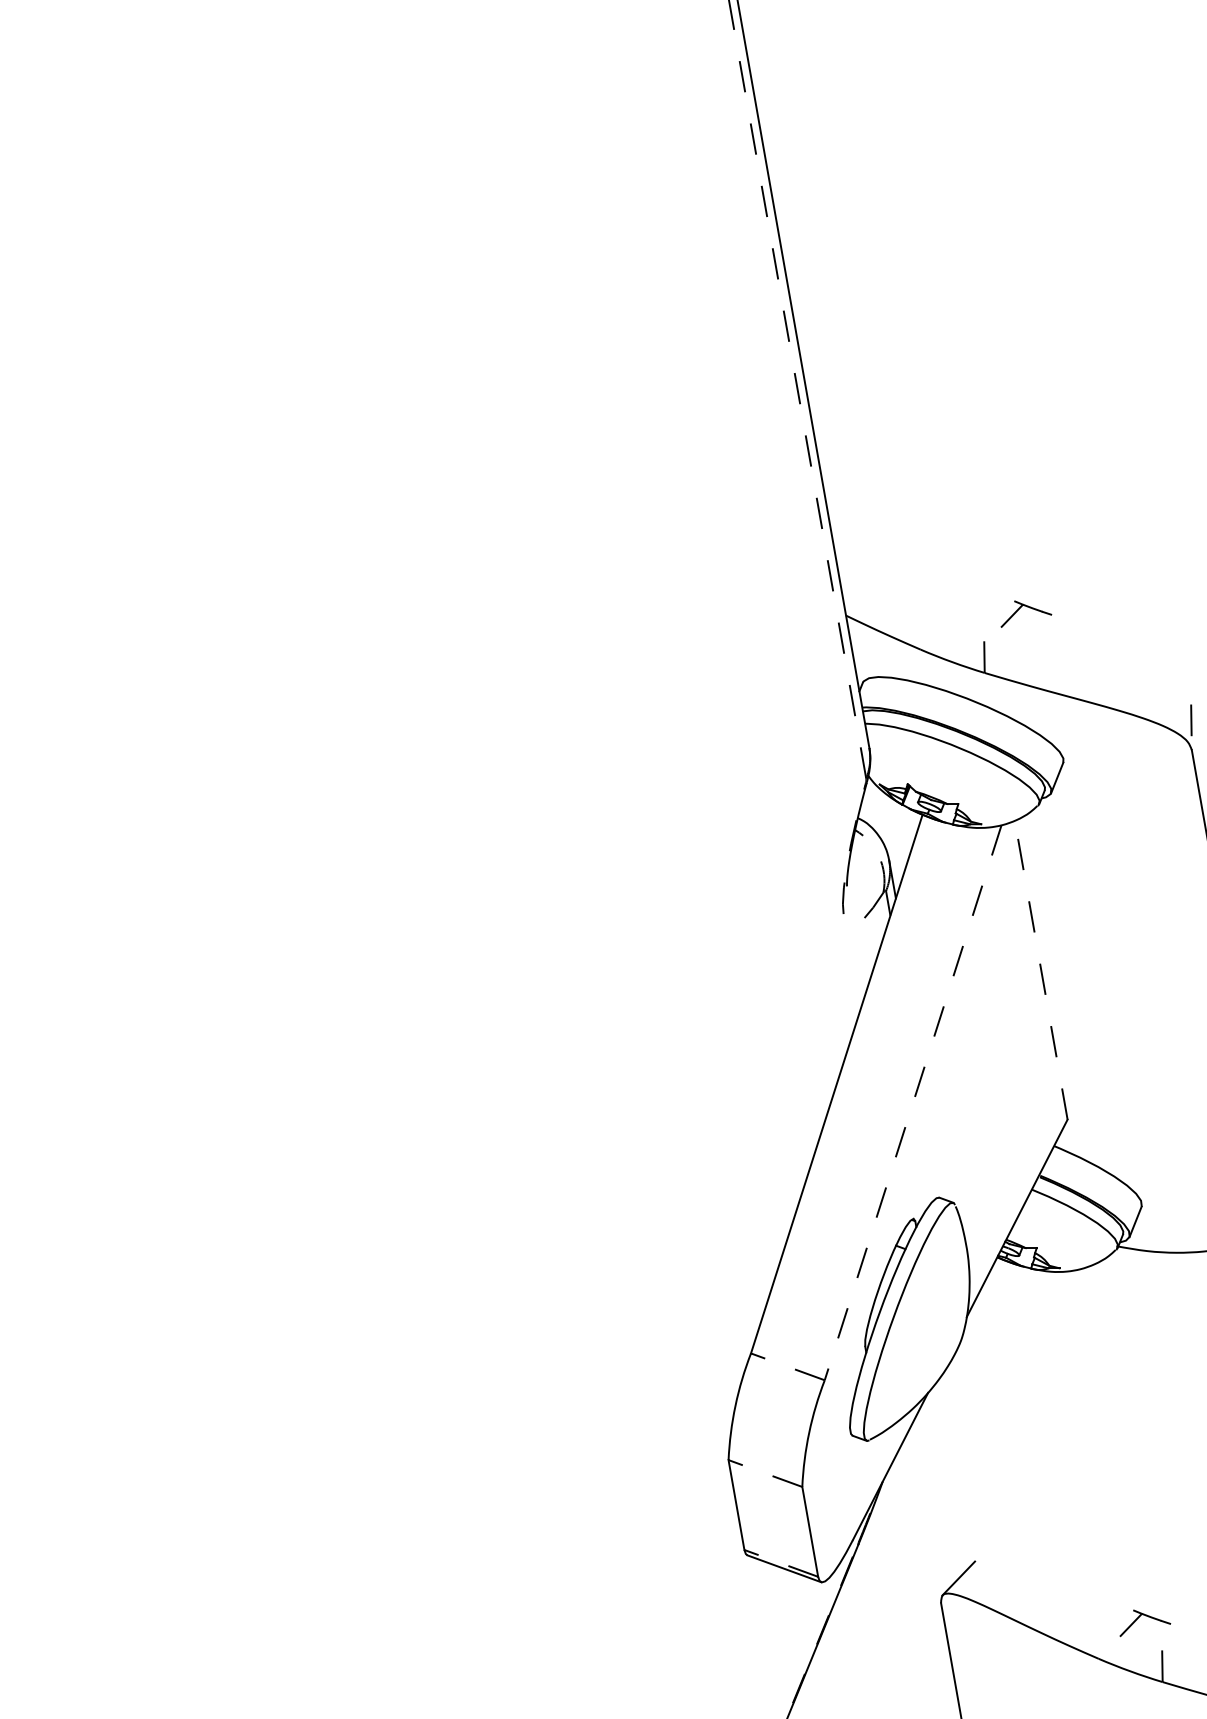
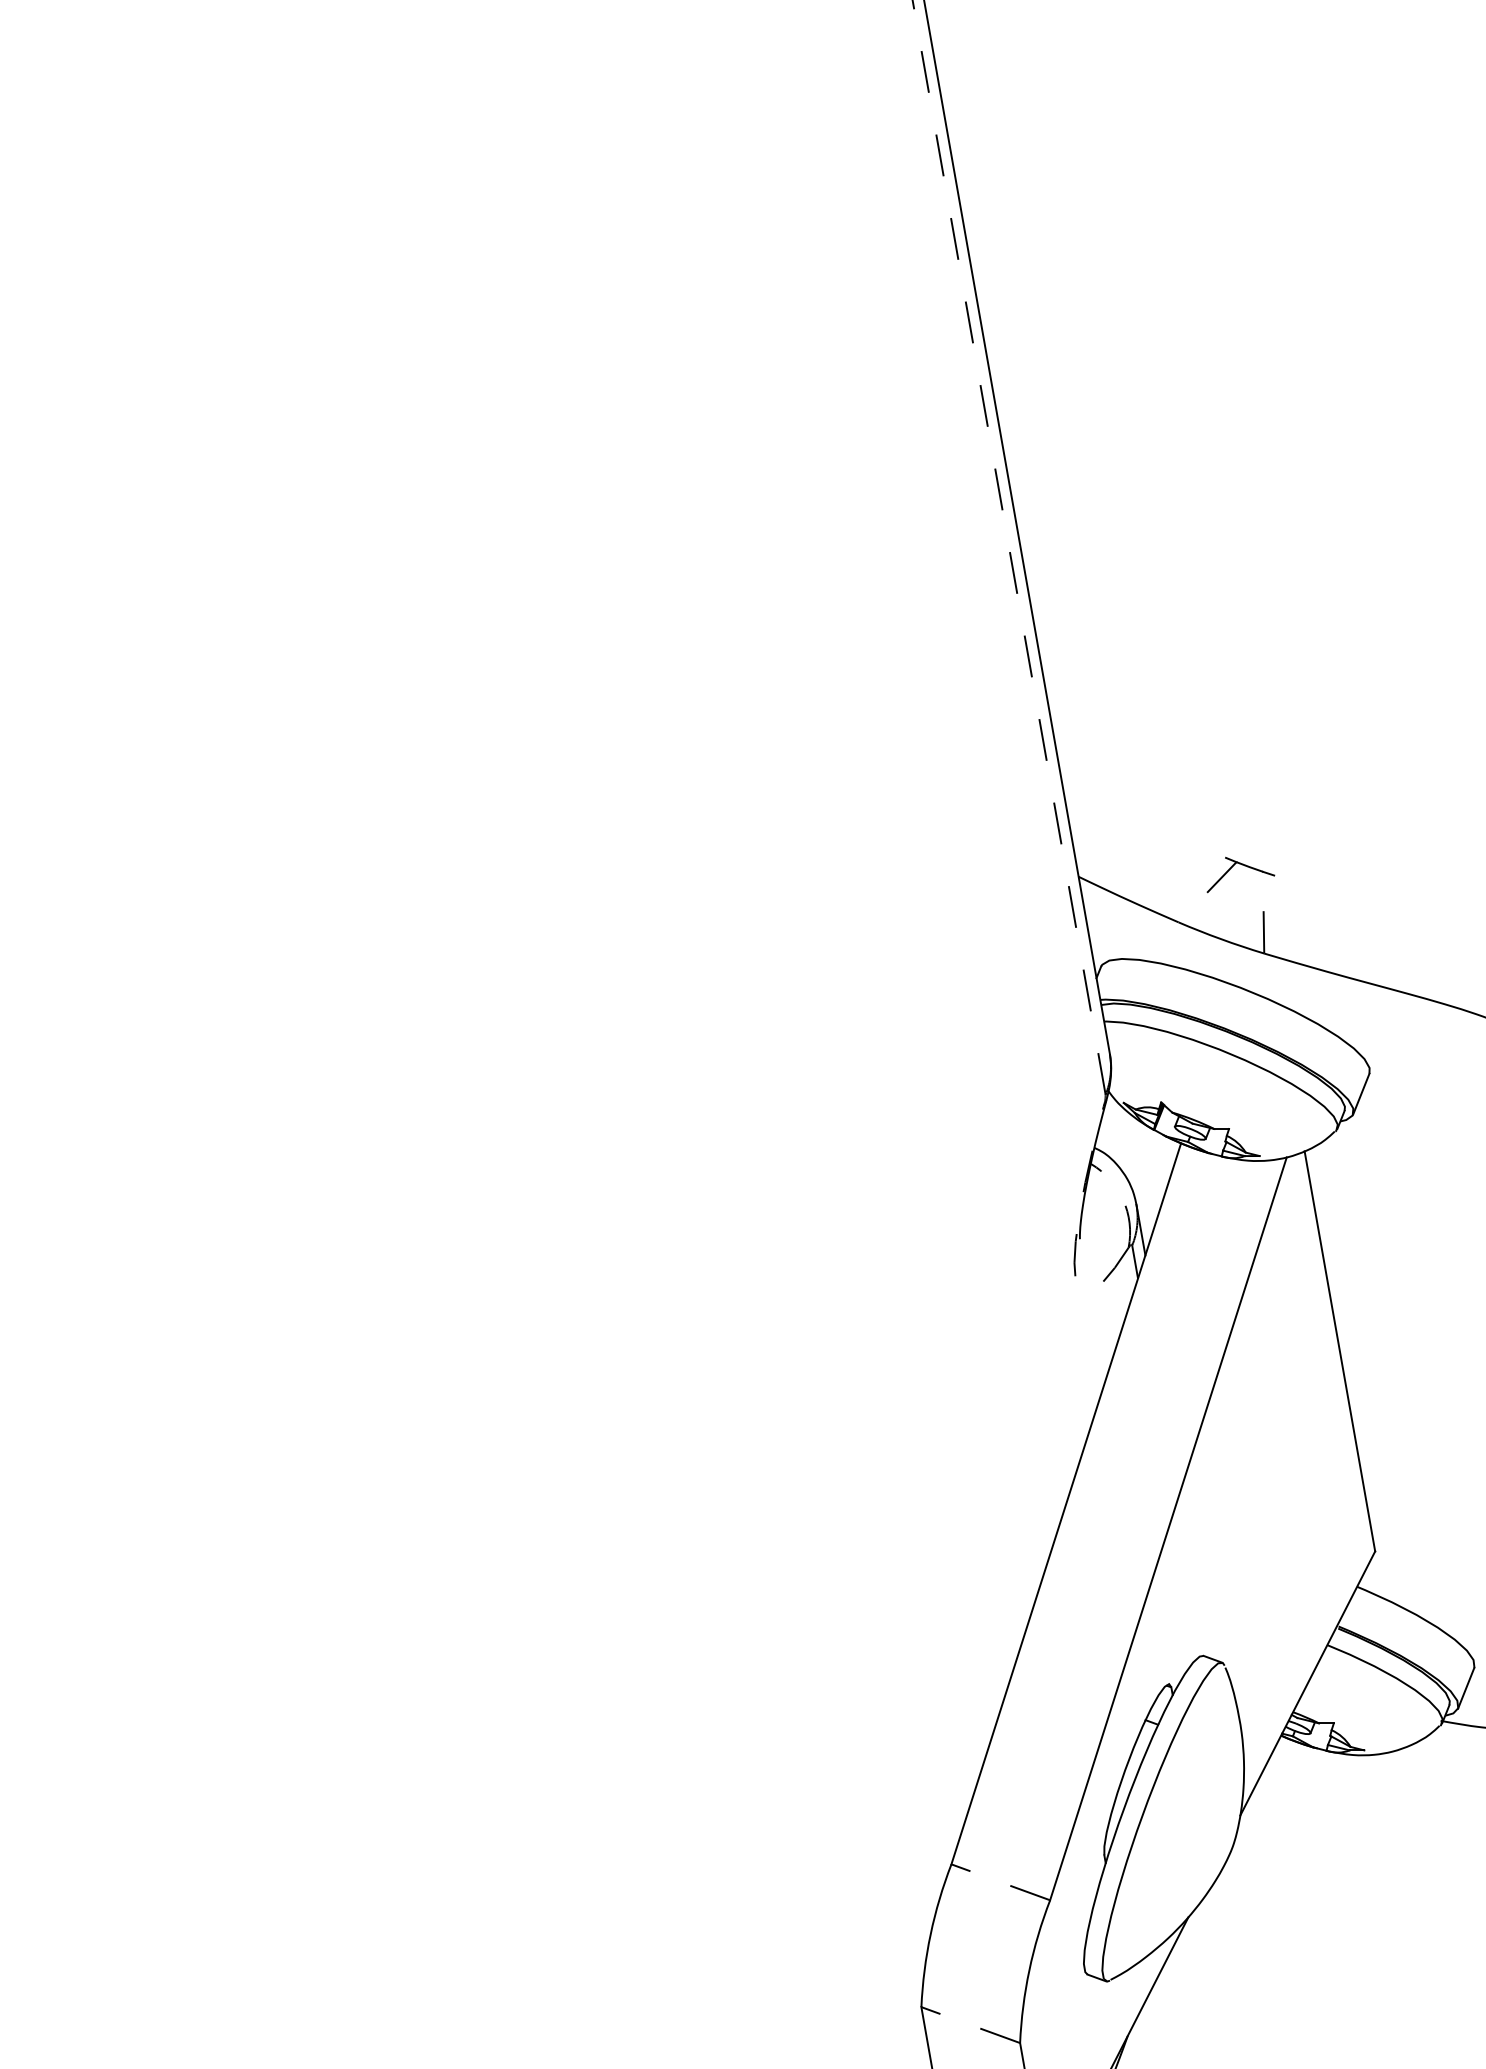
part: (1026, 613) -> (1241, 873), moved
line: (1041, 970) -> (1340, 1351), dashed -> solid
line: (912, 1103) -> (1167, 1529), dashed -> solid

